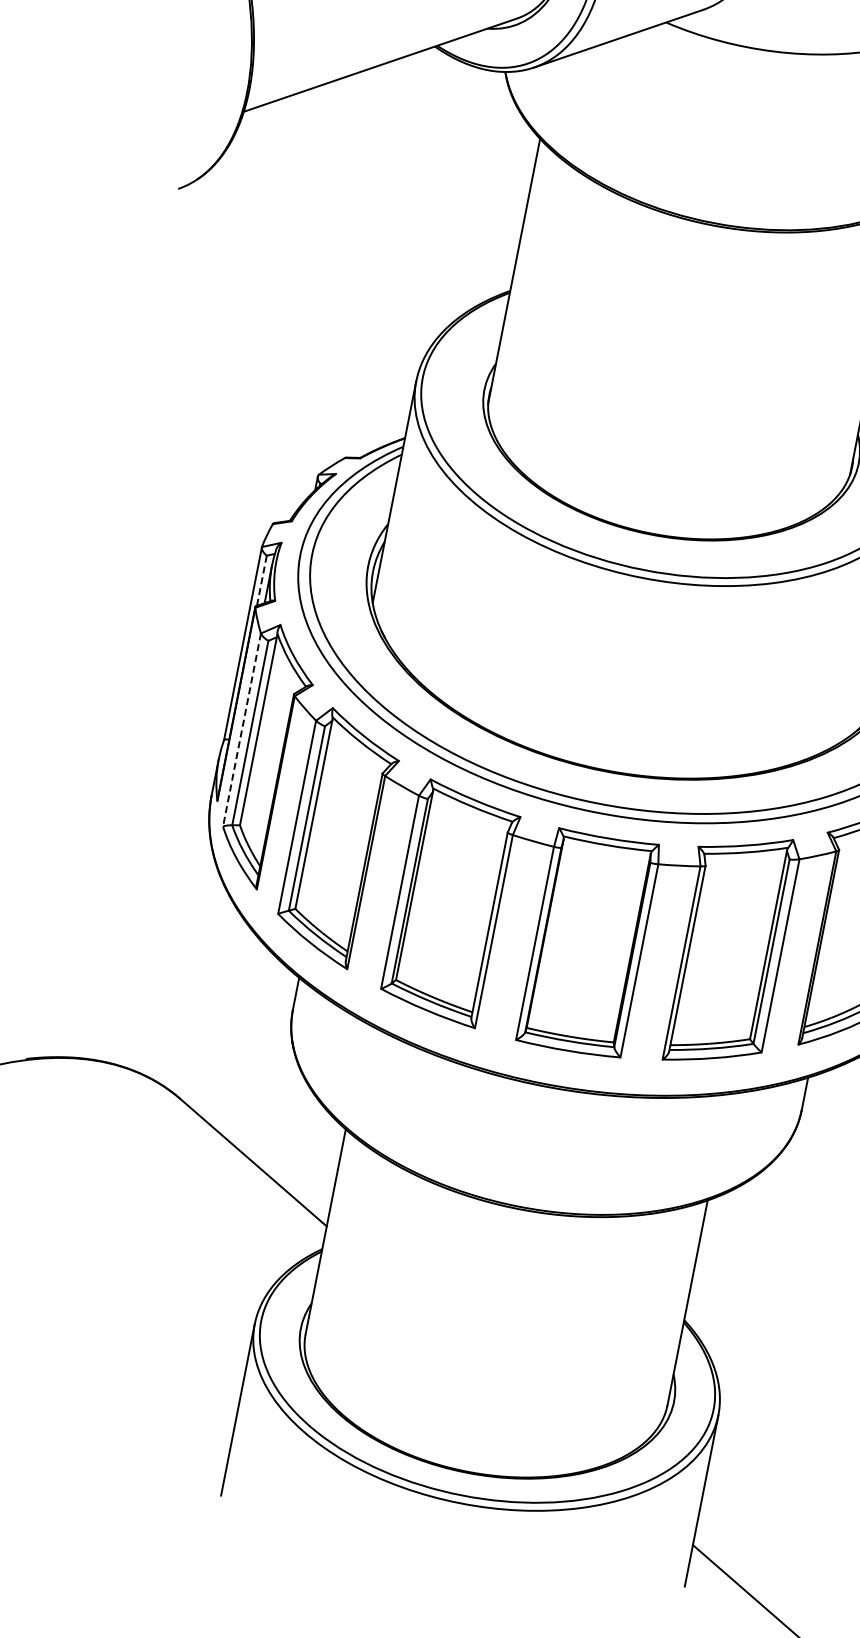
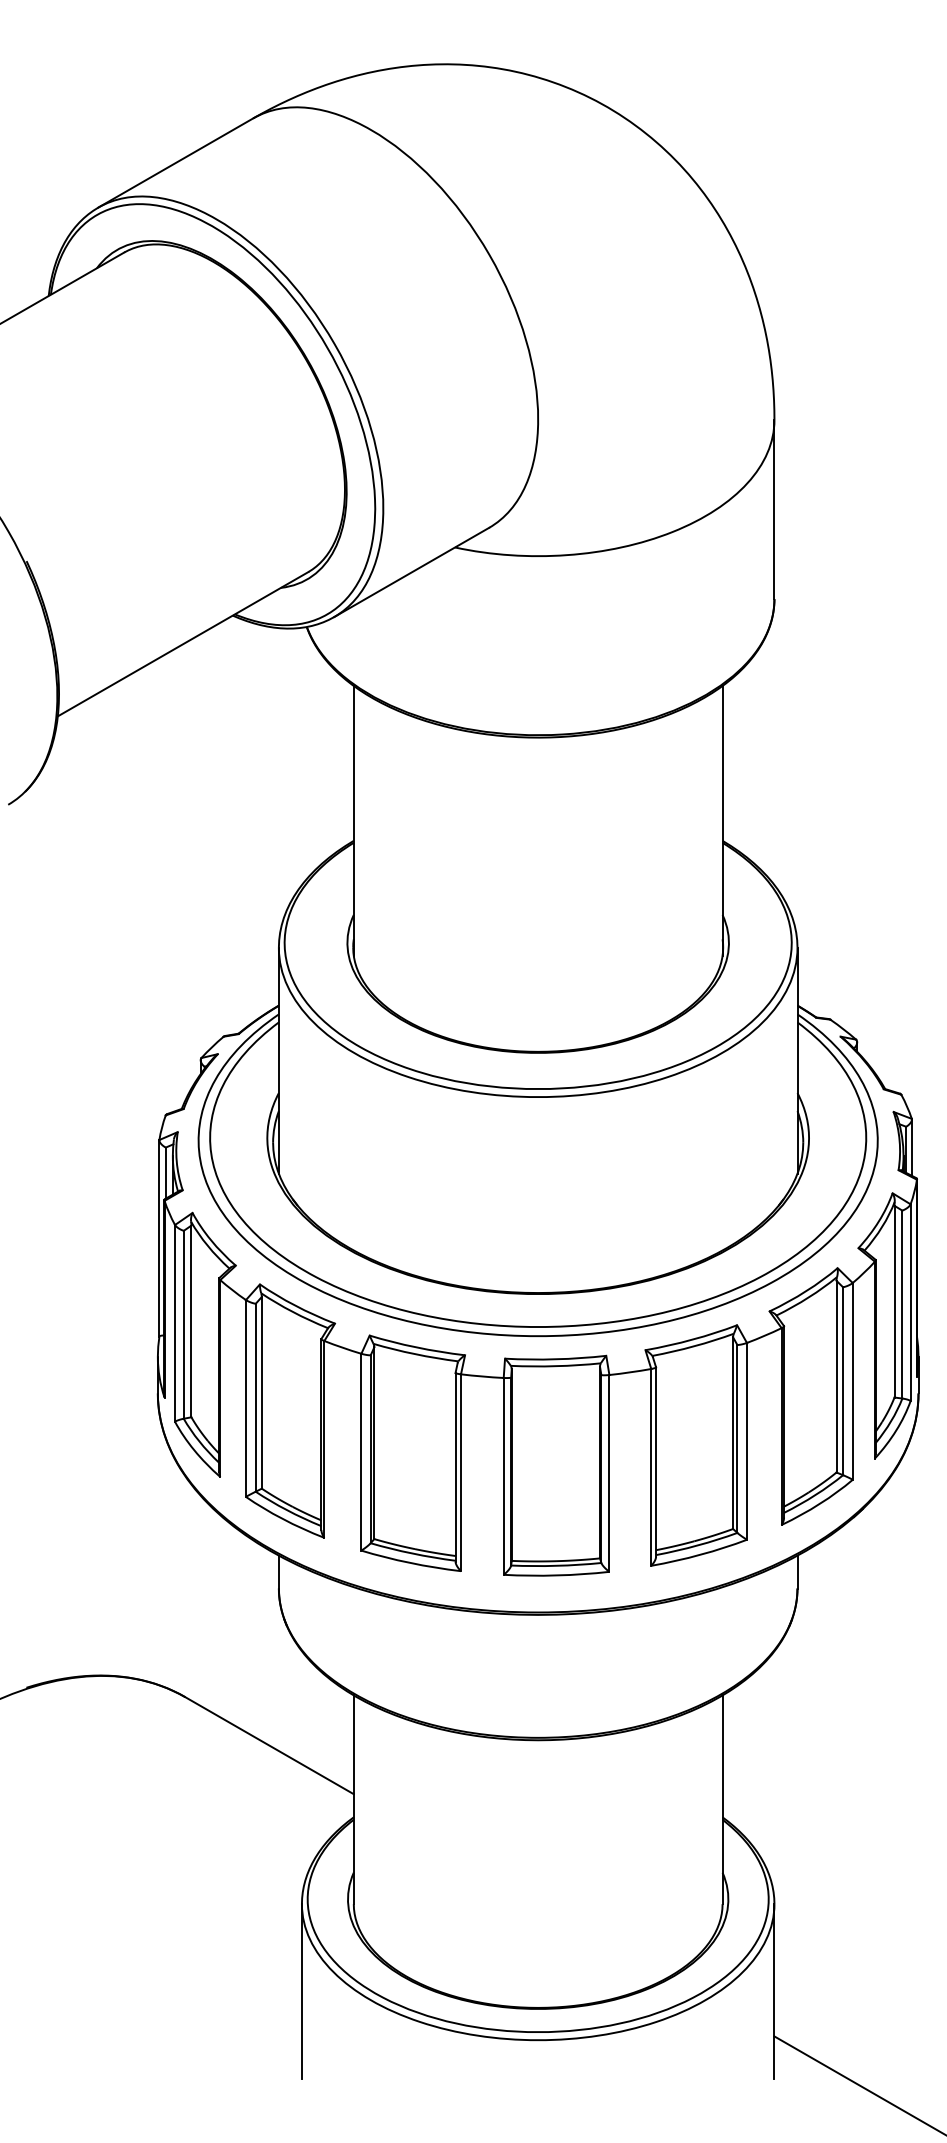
line: (261, 581) -> (165, 1173), dashed -> solid
line: (242, 730) -> (175, 1323), dashed -> solid

